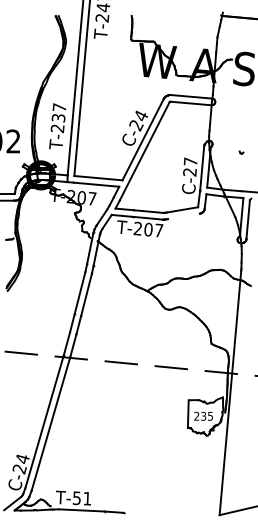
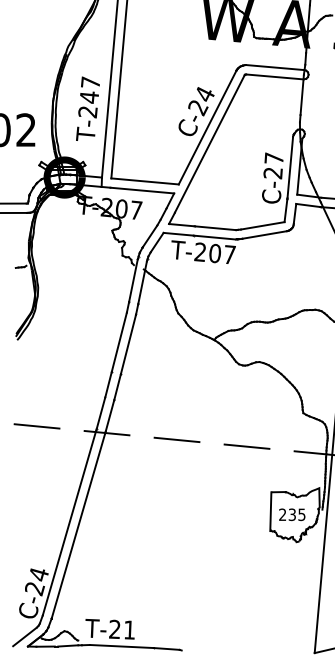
text: (58, 118) -> (89, 97), T-237 -> T-247
line: (183, 216) -> (264, 235), added
text: (76, 498) -> (114, 629), T-51 -> T-21

